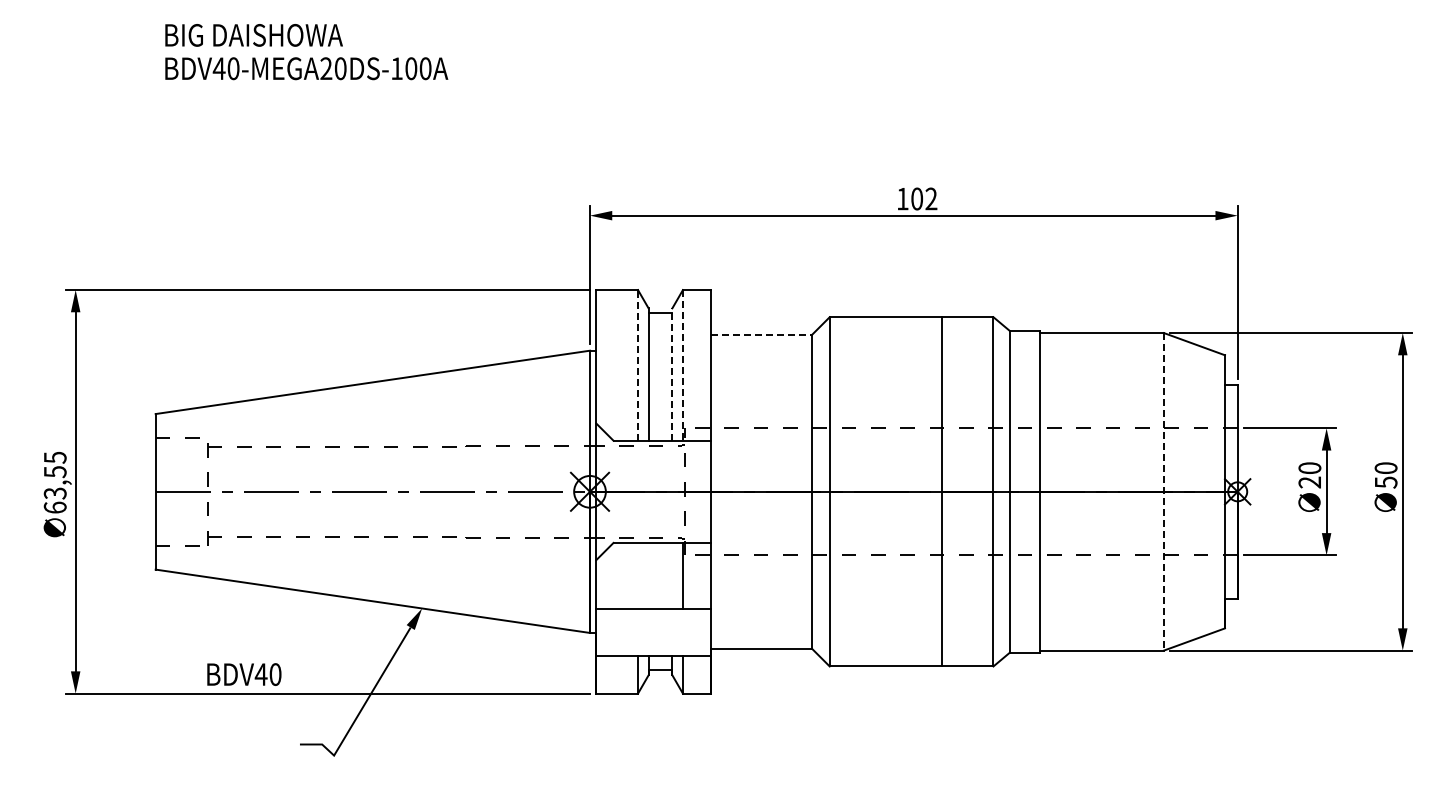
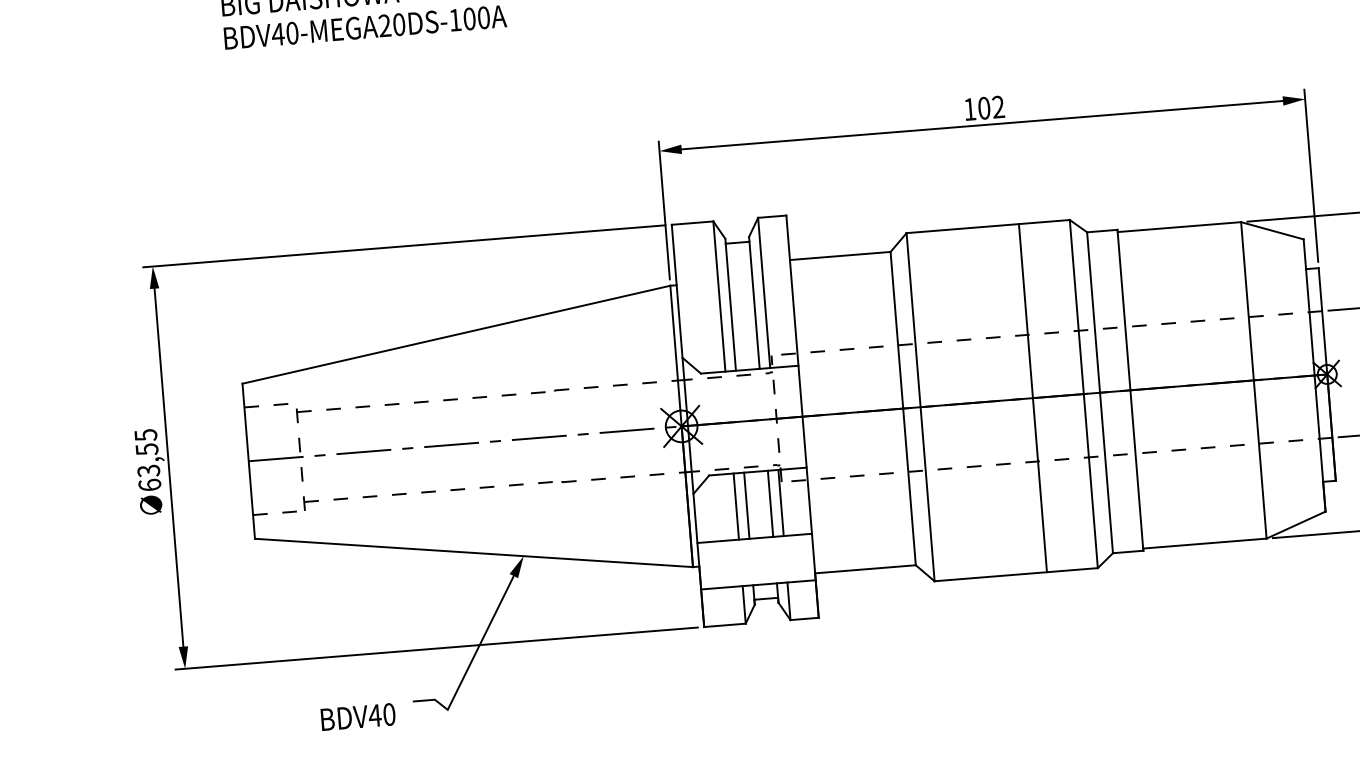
line: (762, 334) -> (840, 255), dashed -> solid
line: (638, 364) -> (719, 295), dashed -> solid
line: (682, 365) -> (763, 293), dashed -> solid
line: (672, 374) -> (754, 302), dashed -> solid
line: (1164, 491) -> (1254, 380), dashed -> solid
line: (638, 575) -> (736, 505), added
line: (648, 575) -> (746, 505), added
line: (672, 575) -> (770, 503), added
text: (244, 674) -> (358, 716), moved

